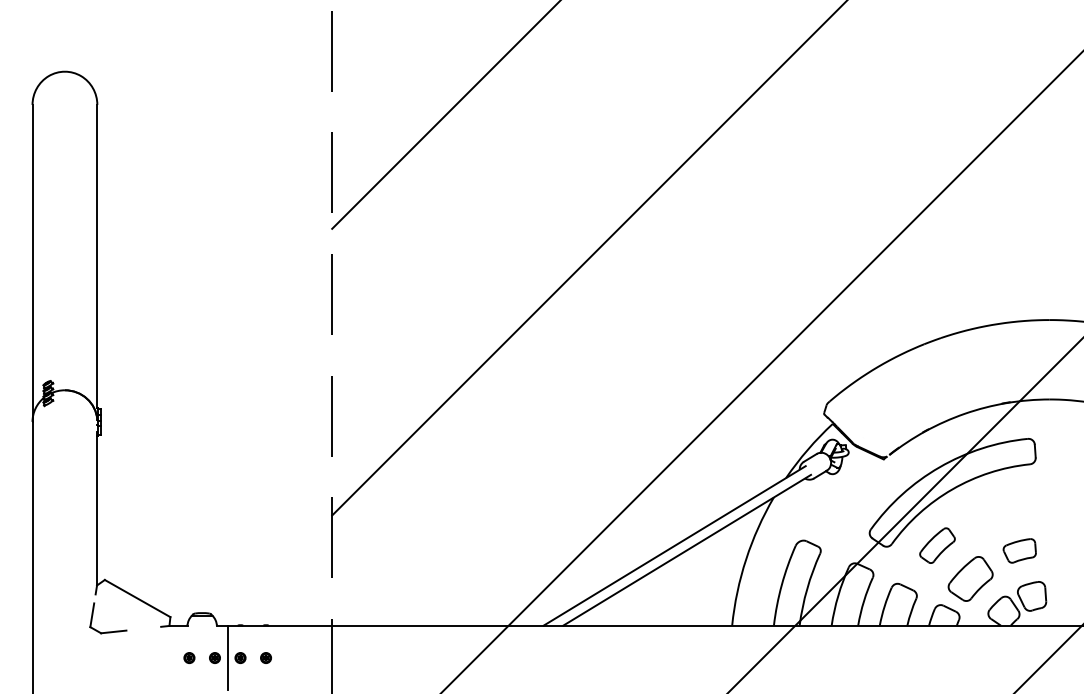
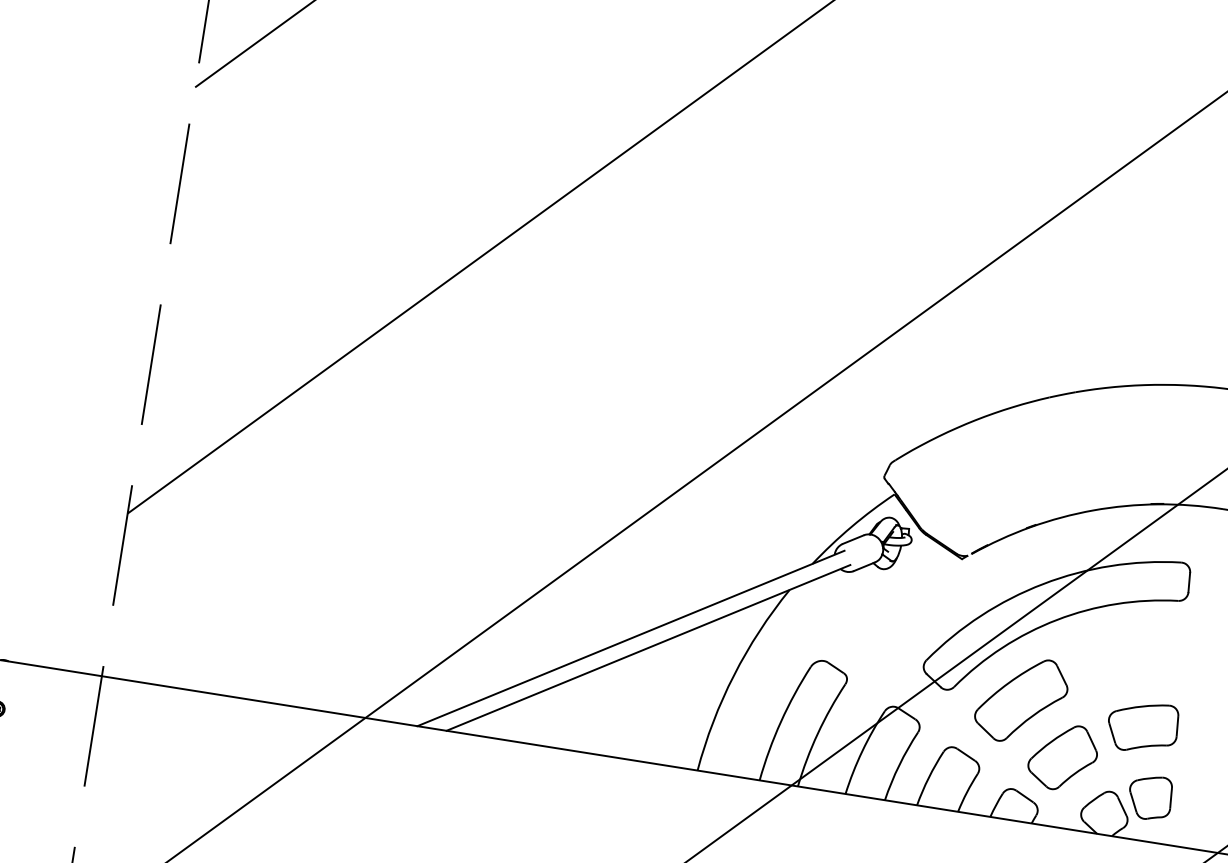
part: (937, 545) -> (1021, 699), size x1.67
part: (1019, 550) -> (1142, 726), size x1.43

